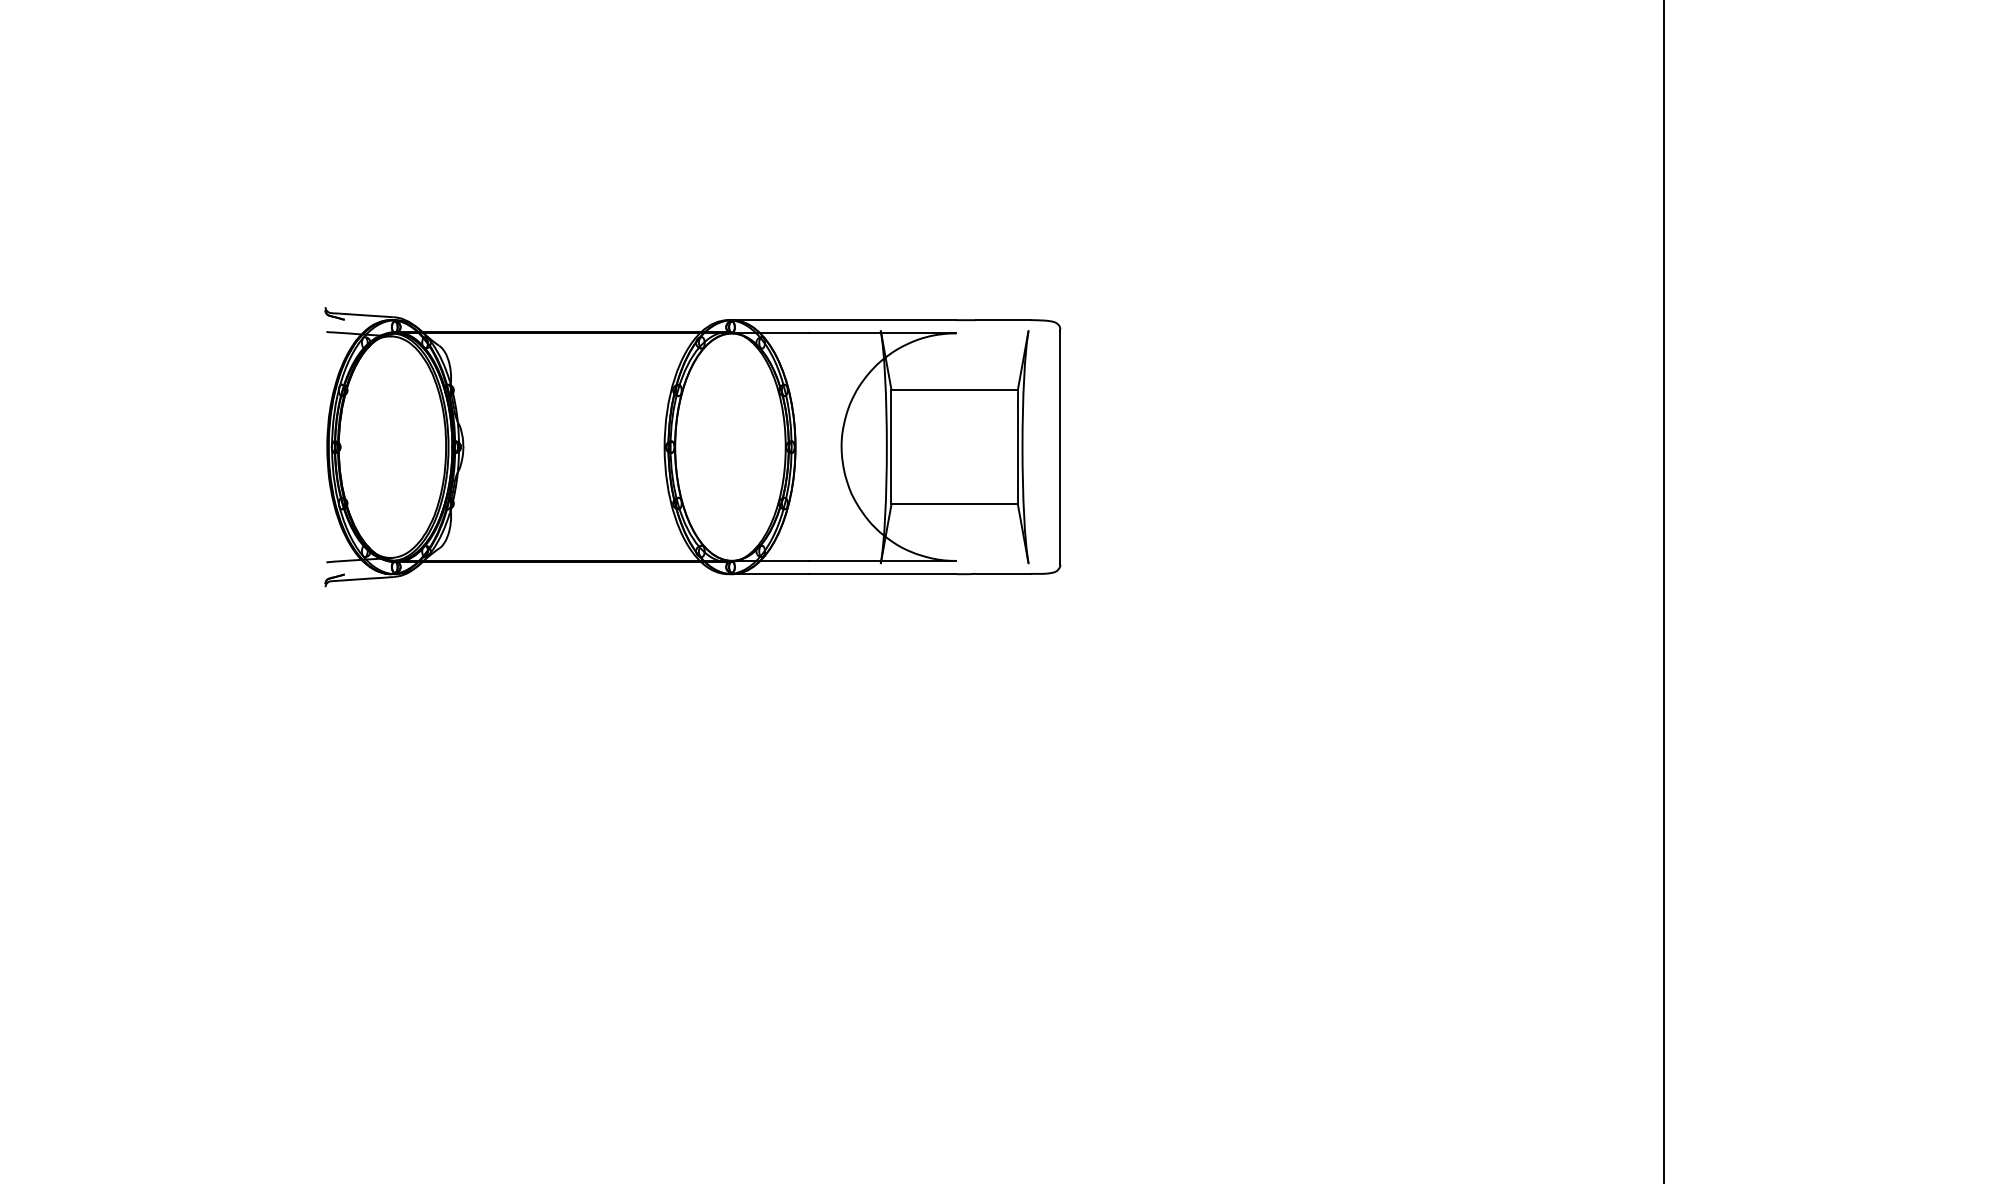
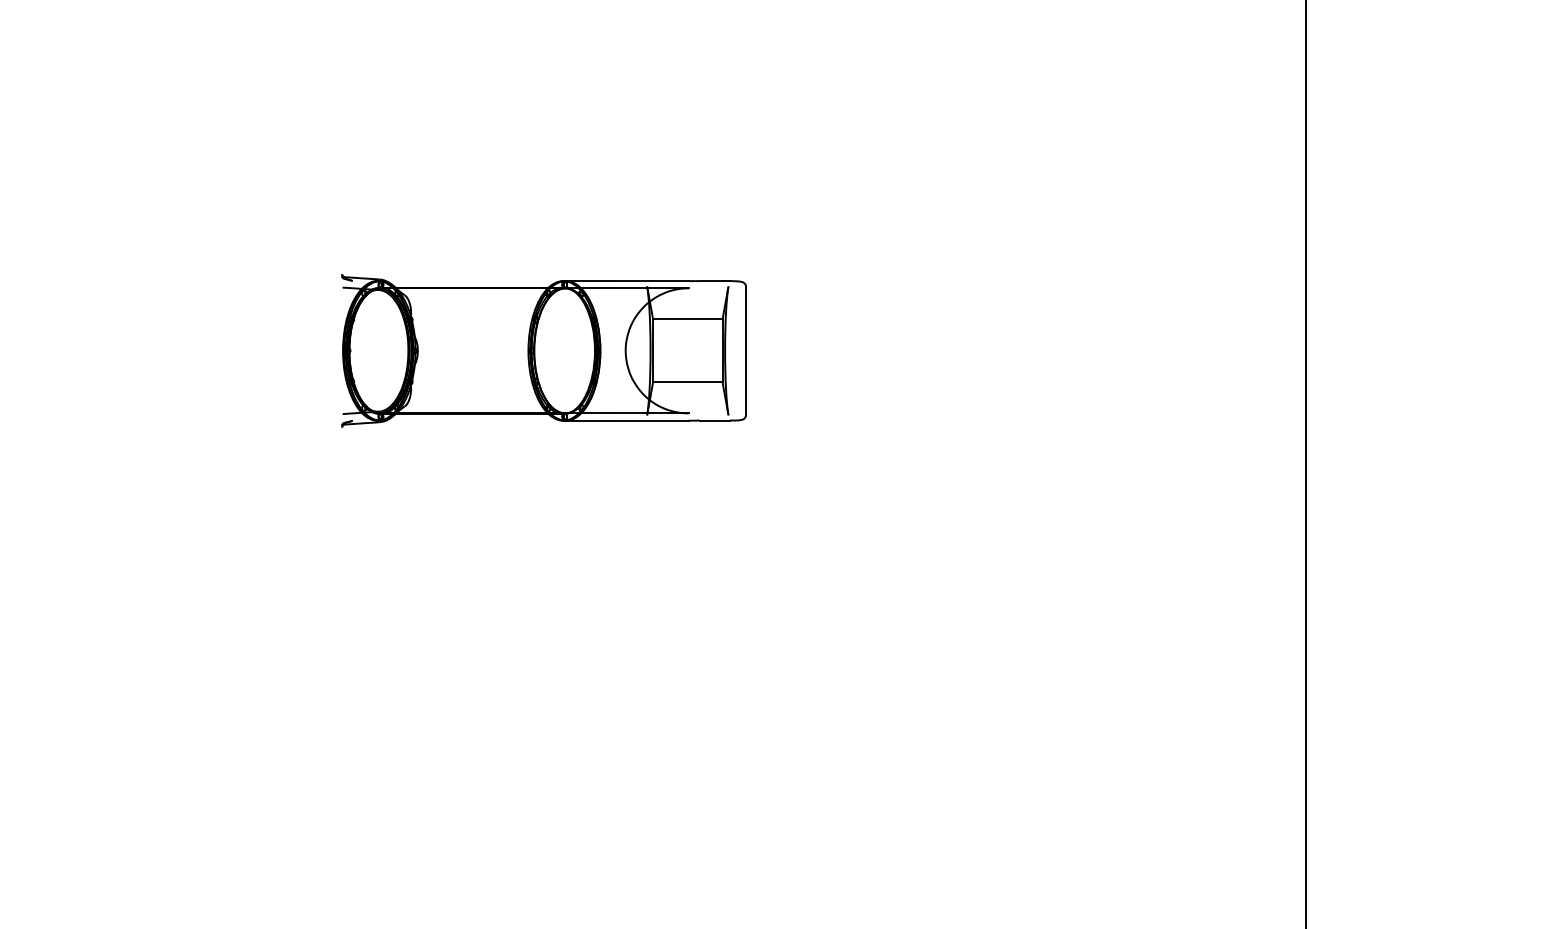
part: (692, 447) -> (543, 351), size x0.7

